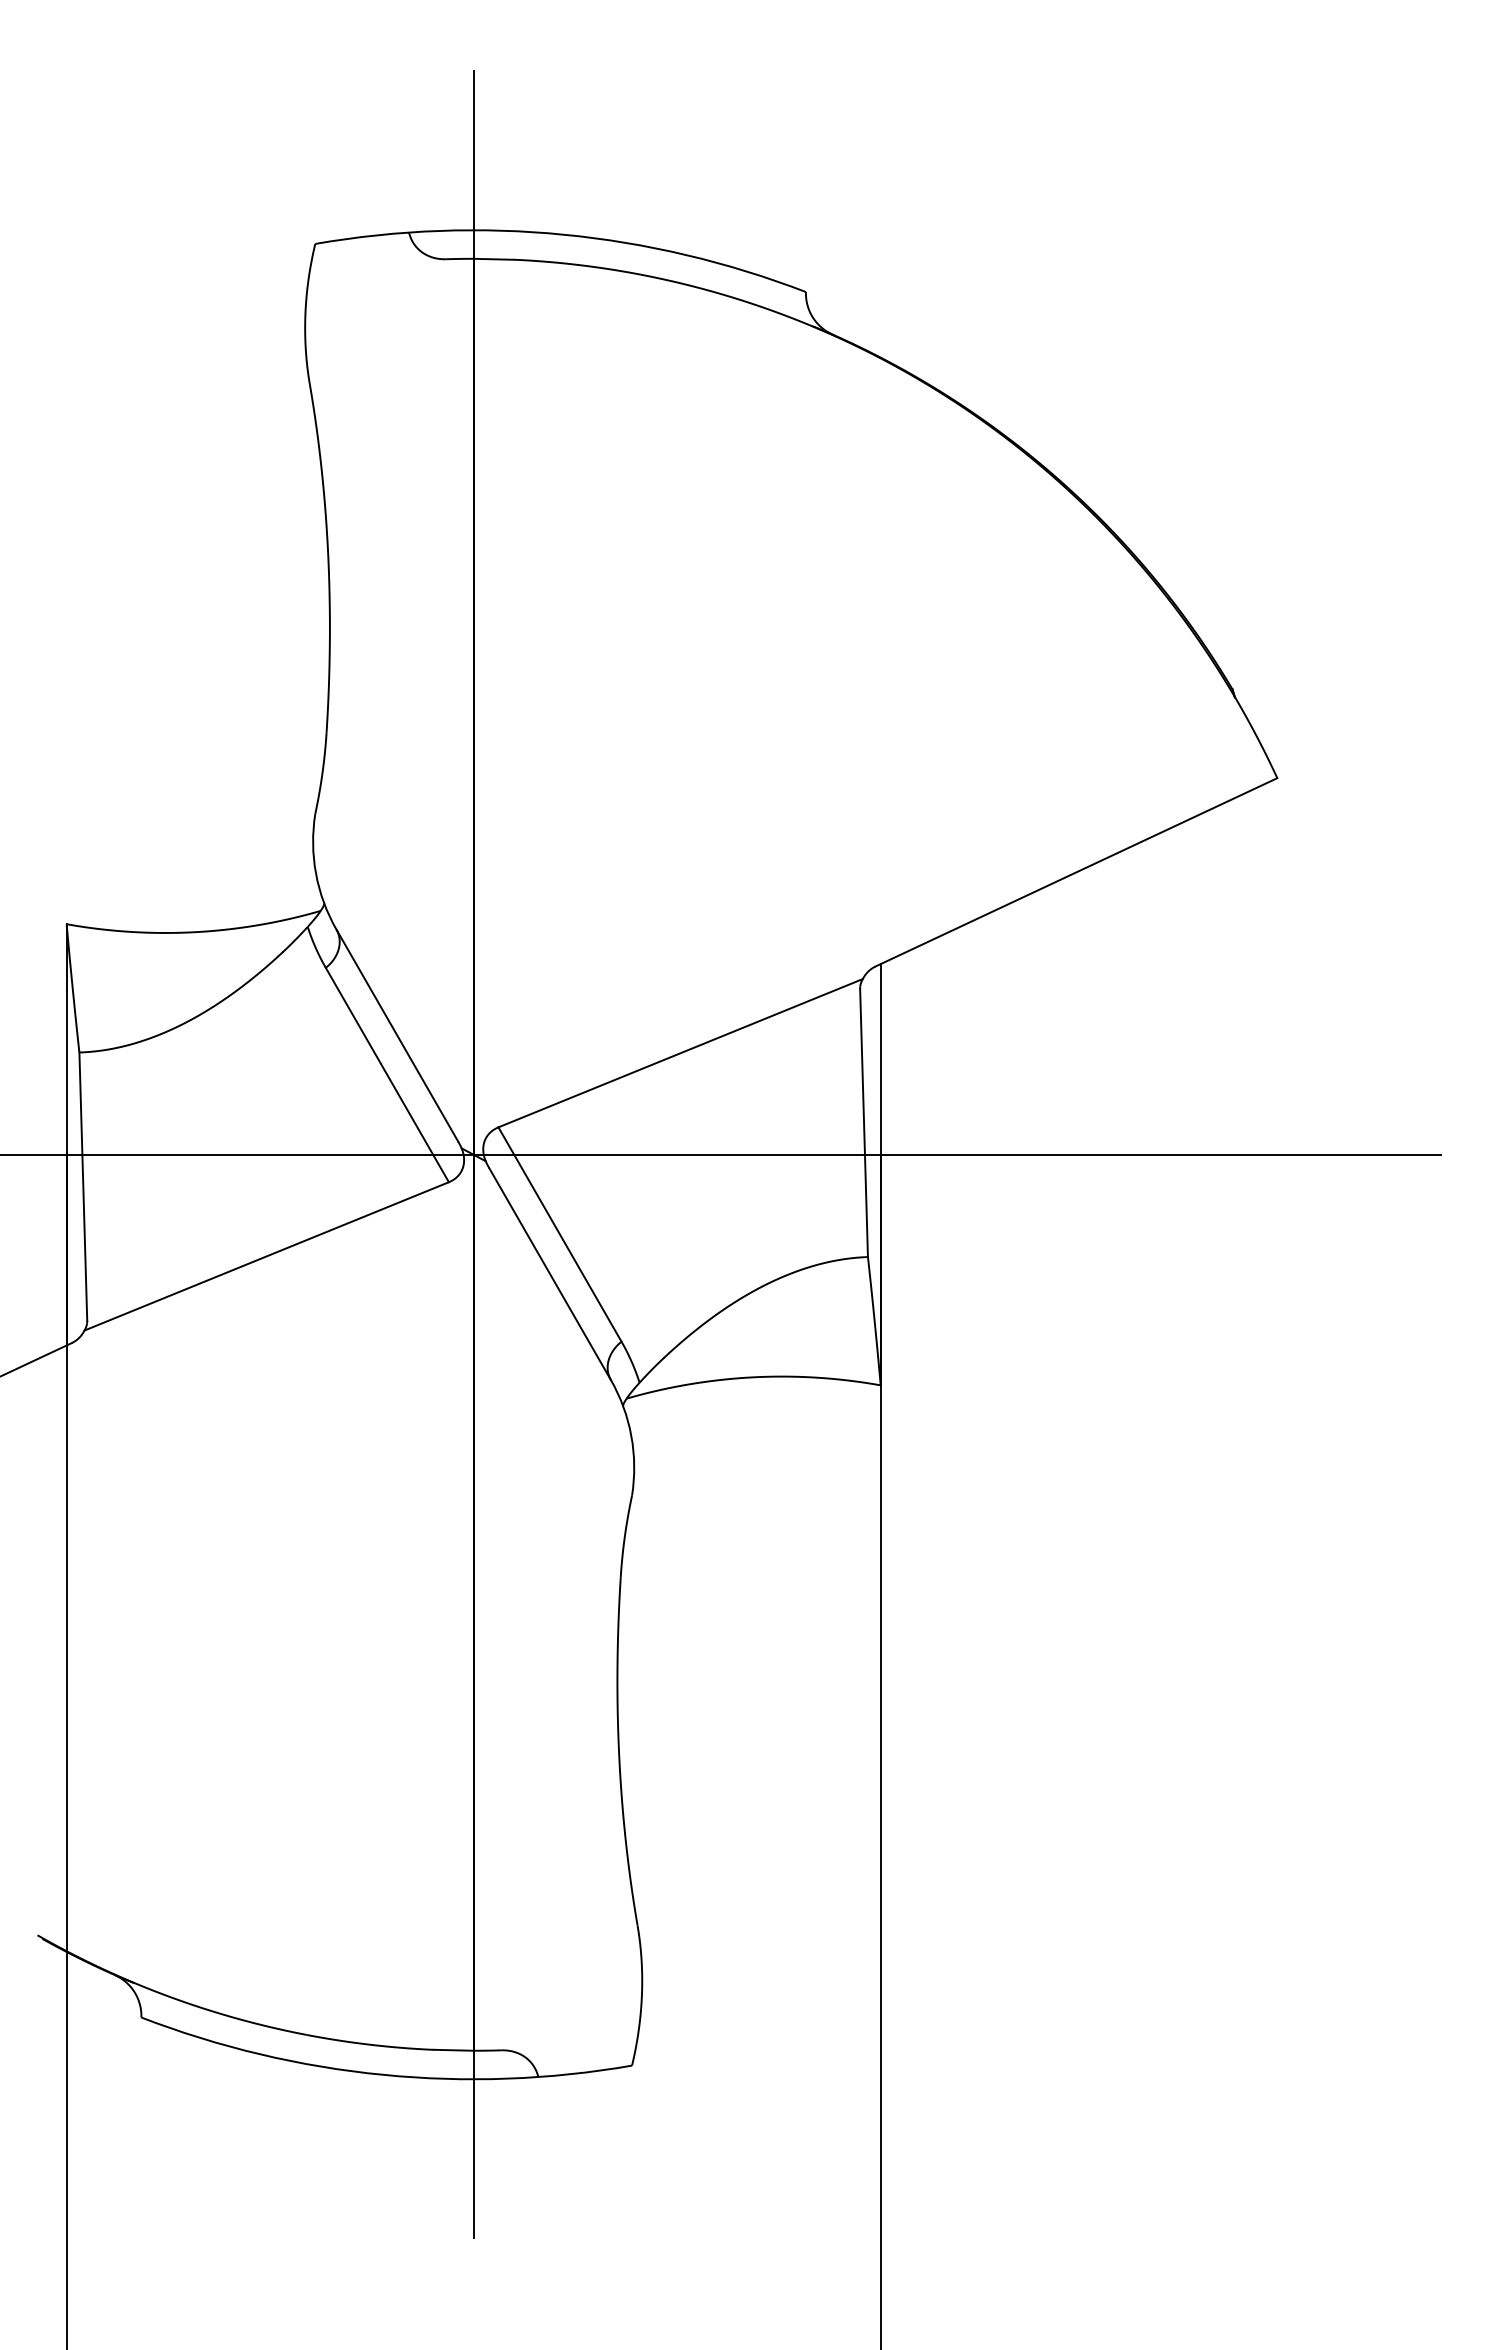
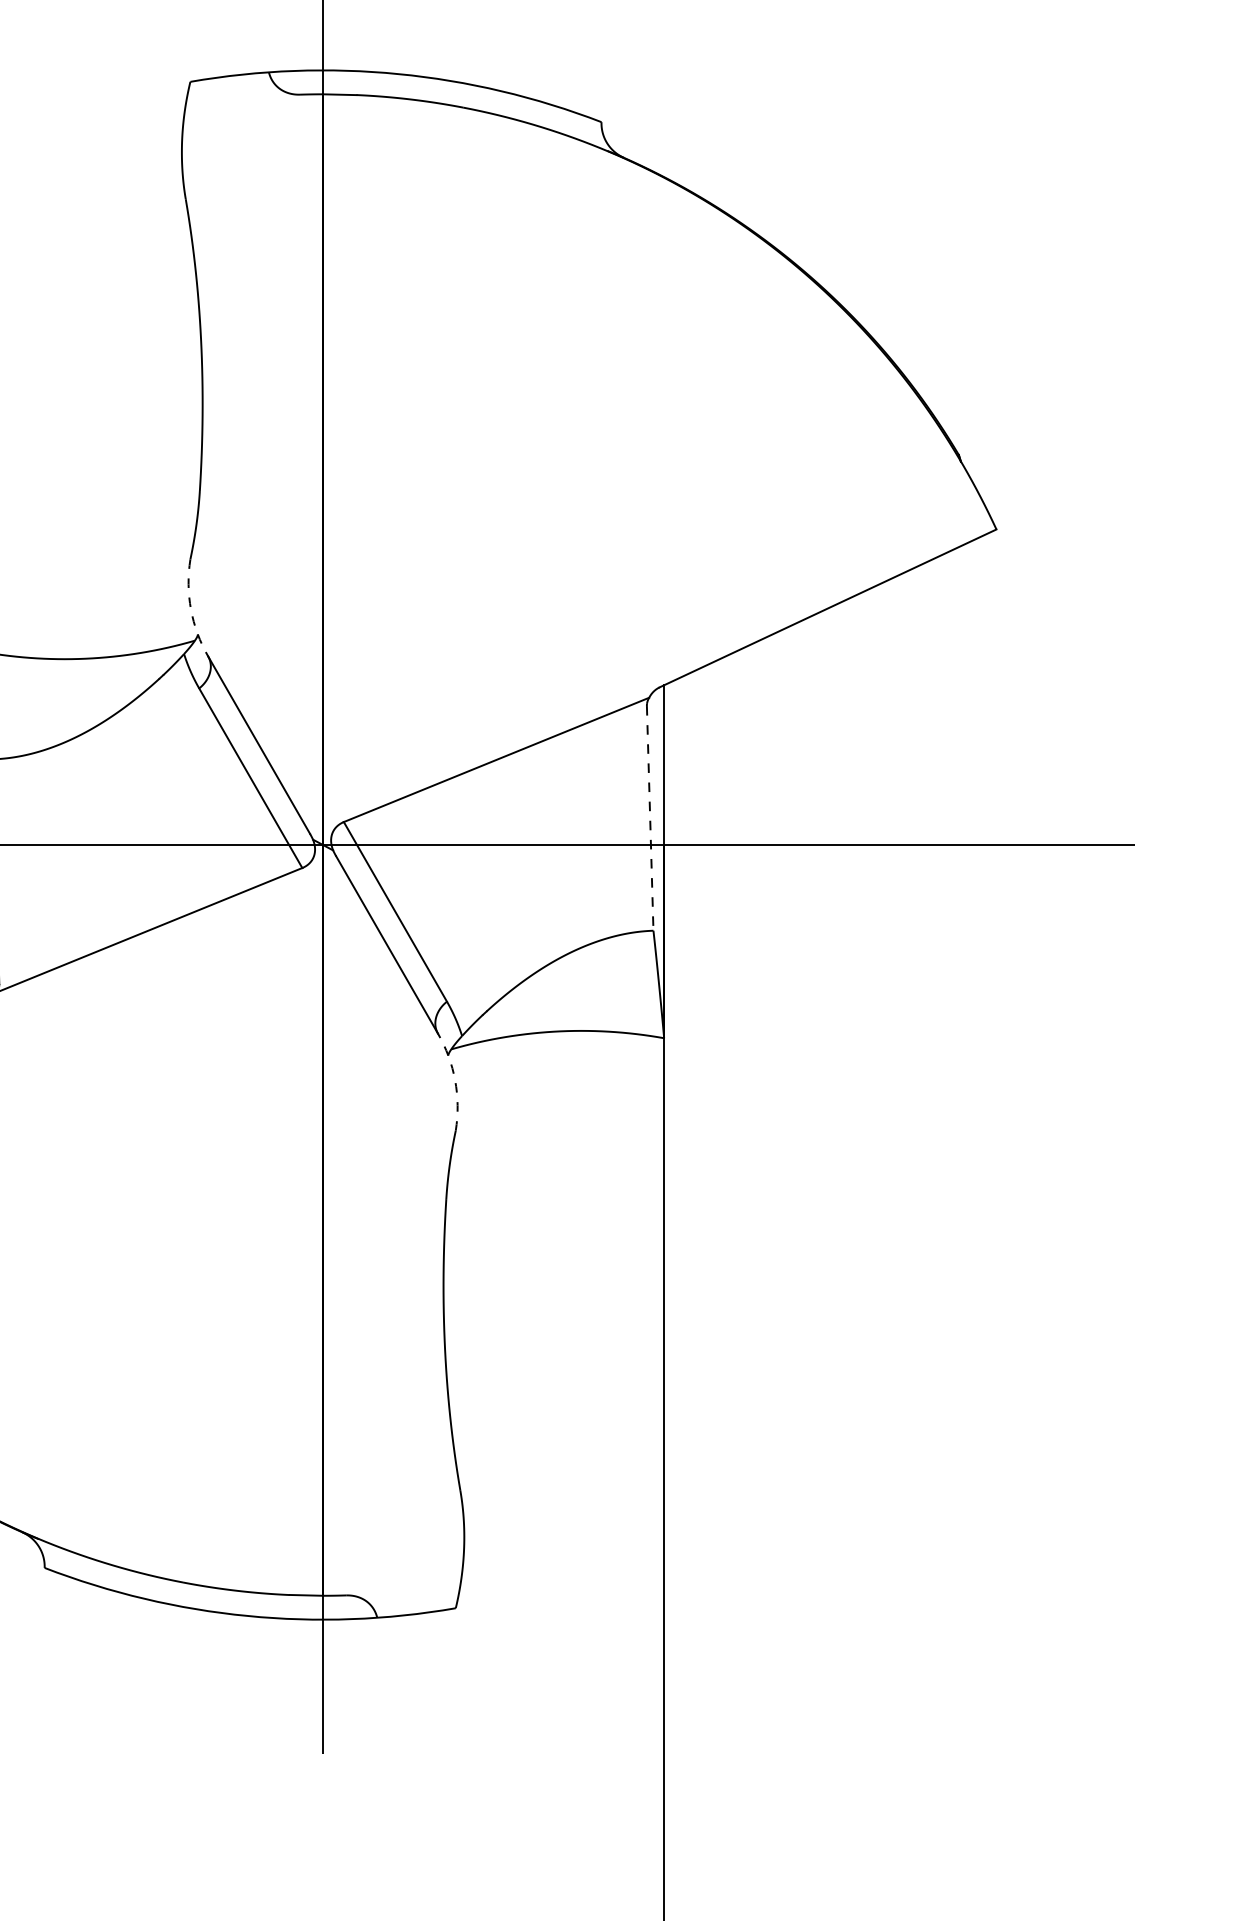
arc: (316, 873) -> (191, 609), solid -> dashed
line: (864, 1123) -> (650, 818), solid -> dashed
arc: (631, 1435) -> (455, 1080), solid -> dashed

